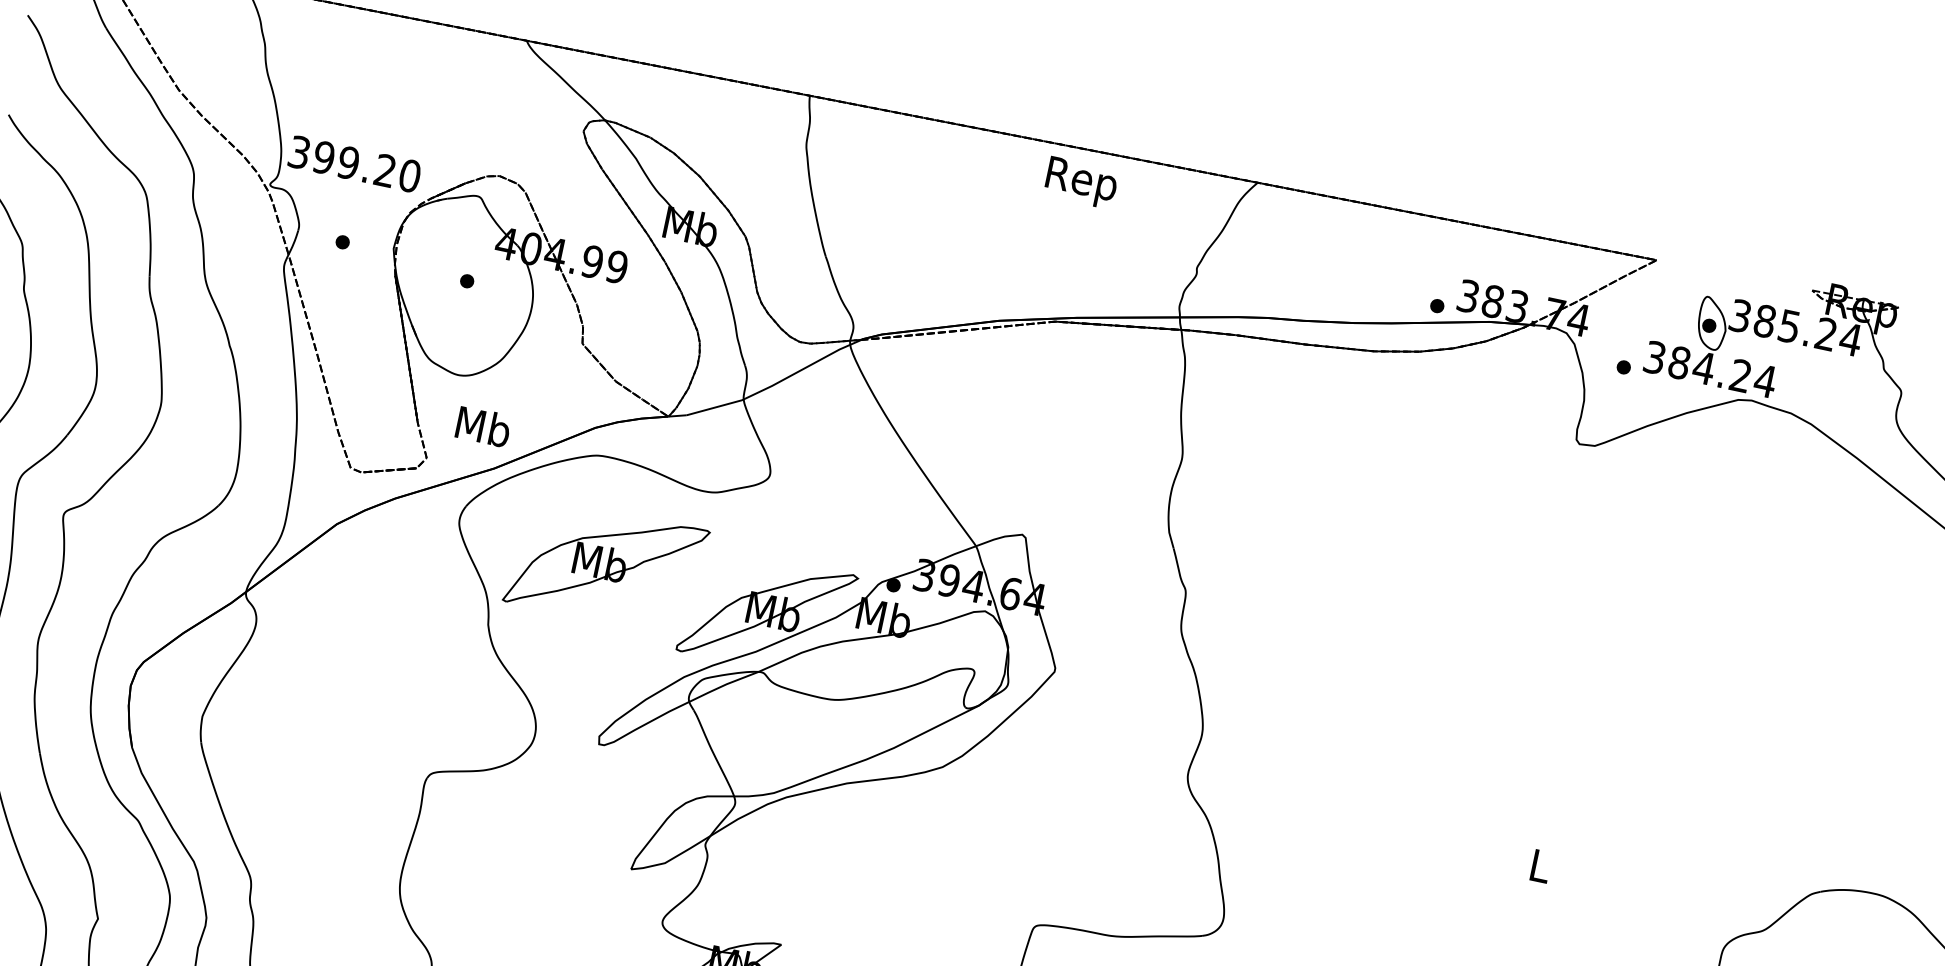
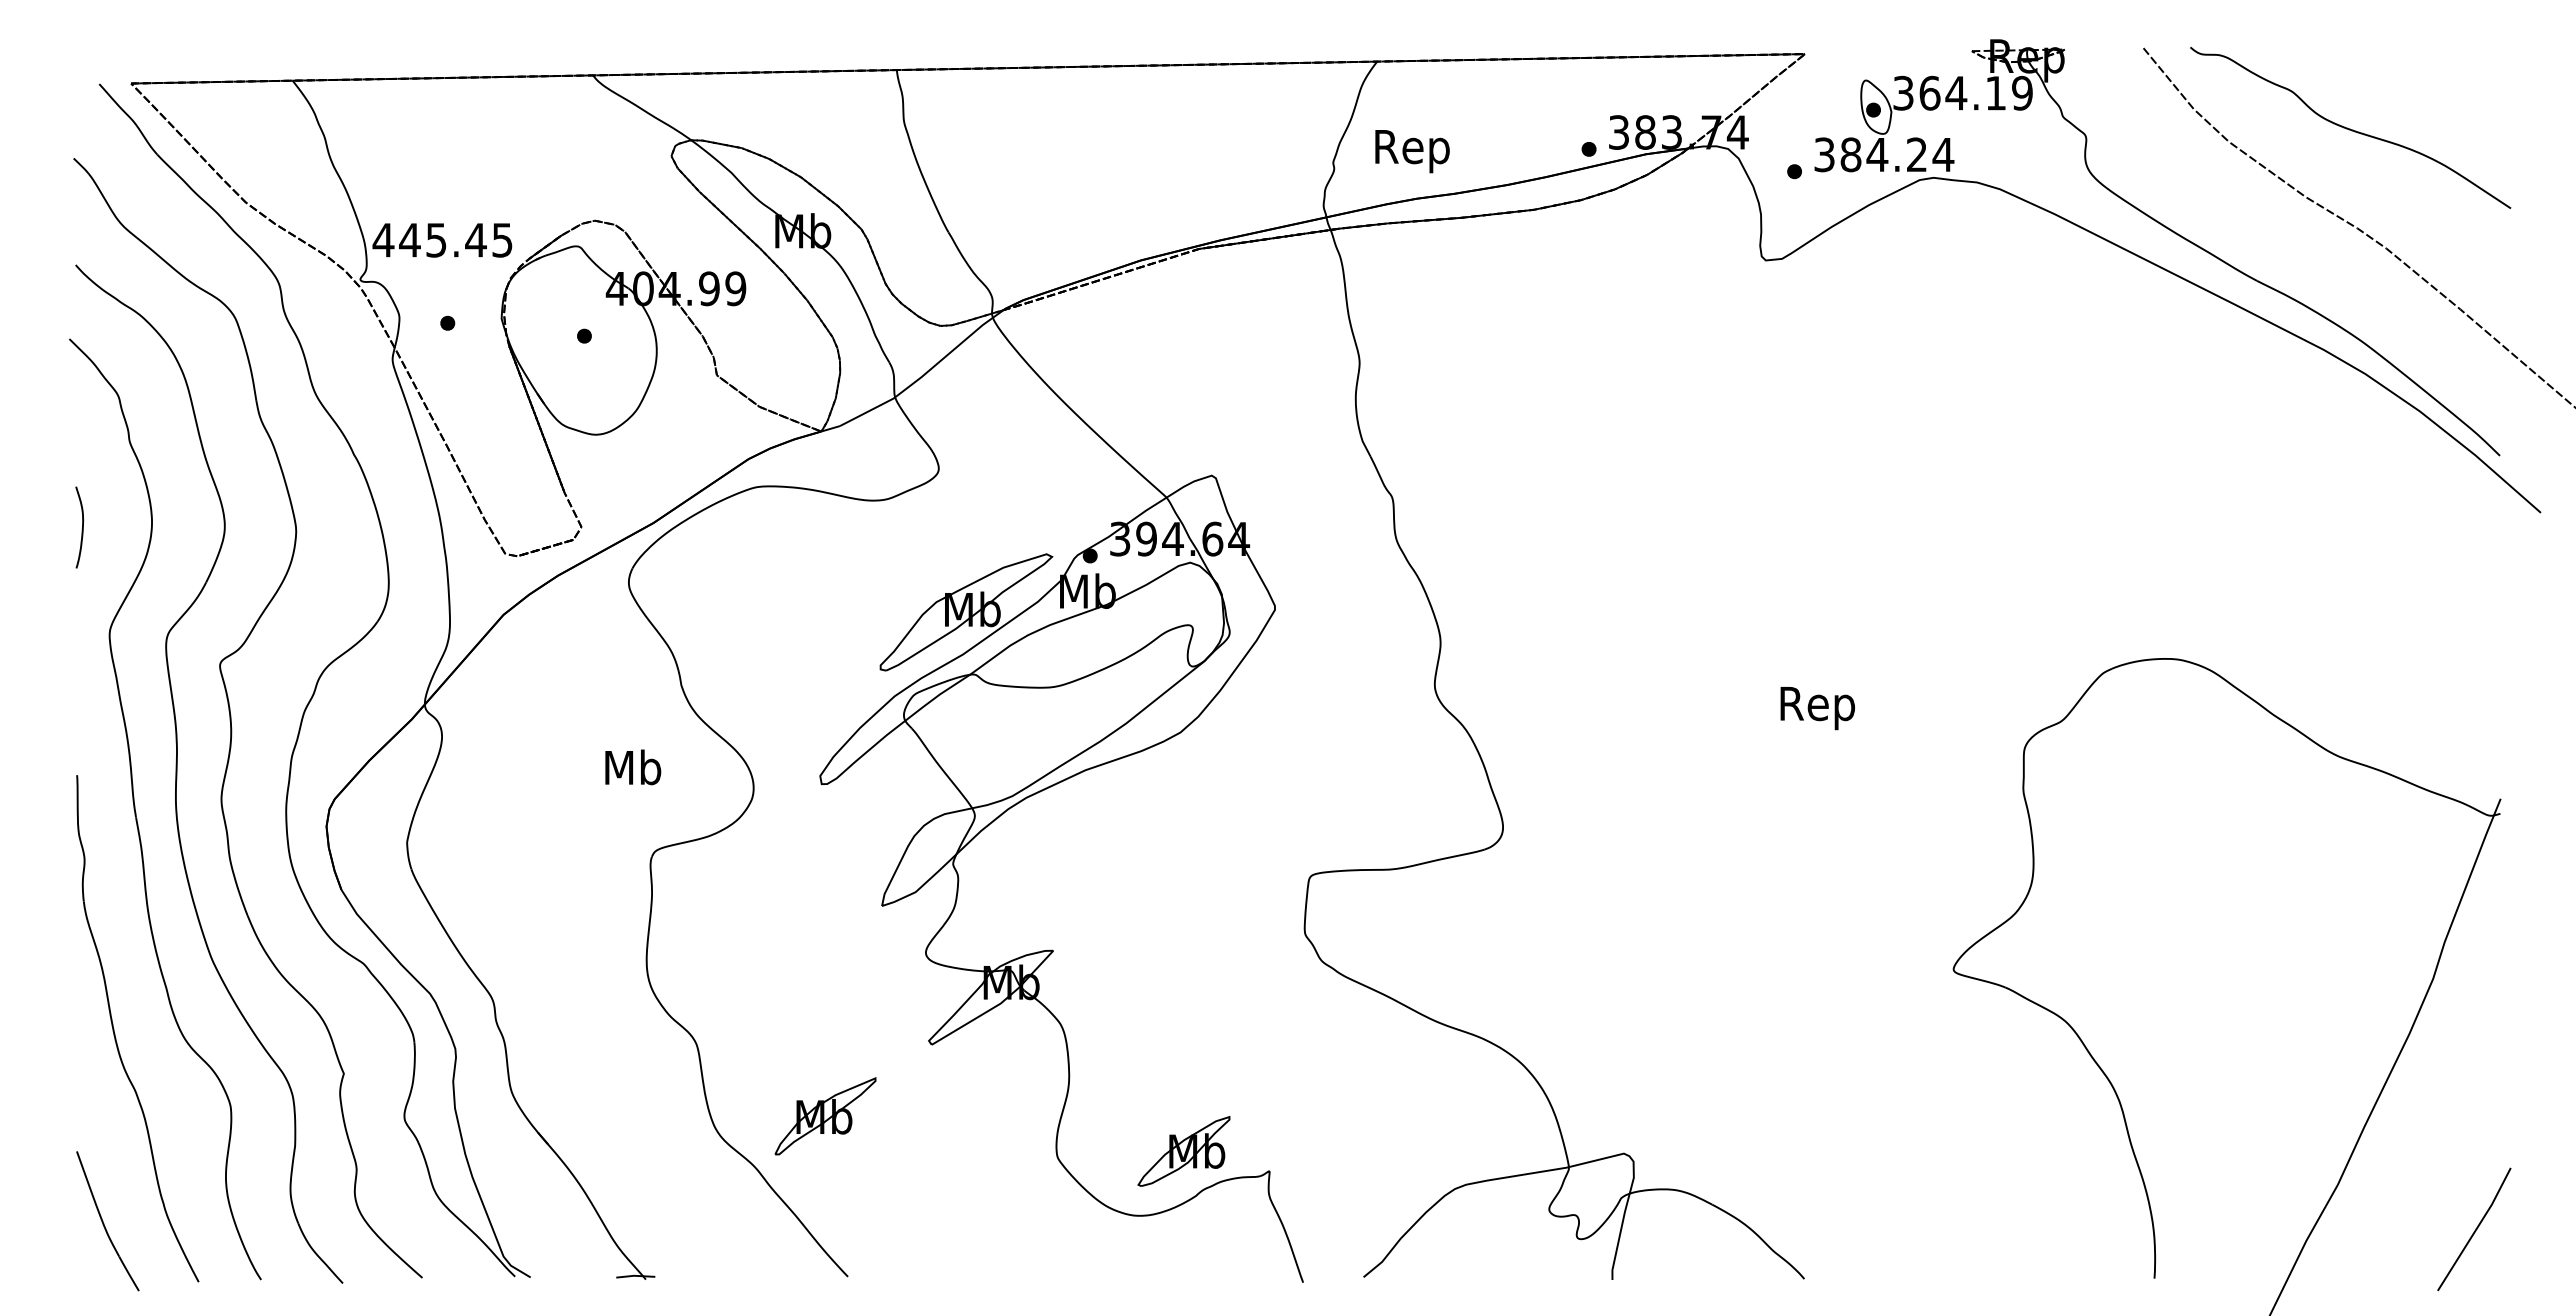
text: (354, 163) -> (442, 239), 399.20 -> 445.45
text: (1081, 182) -> (1412, 151), moved
text: (1808, 329) -> (1976, 92), 385.24 -> 364.19
text: (483, 426) -> (633, 767), moved
part: (605, 565) -> (789, 598), removed
text: (1539, 870) -> (1817, 708), L -> Rep

